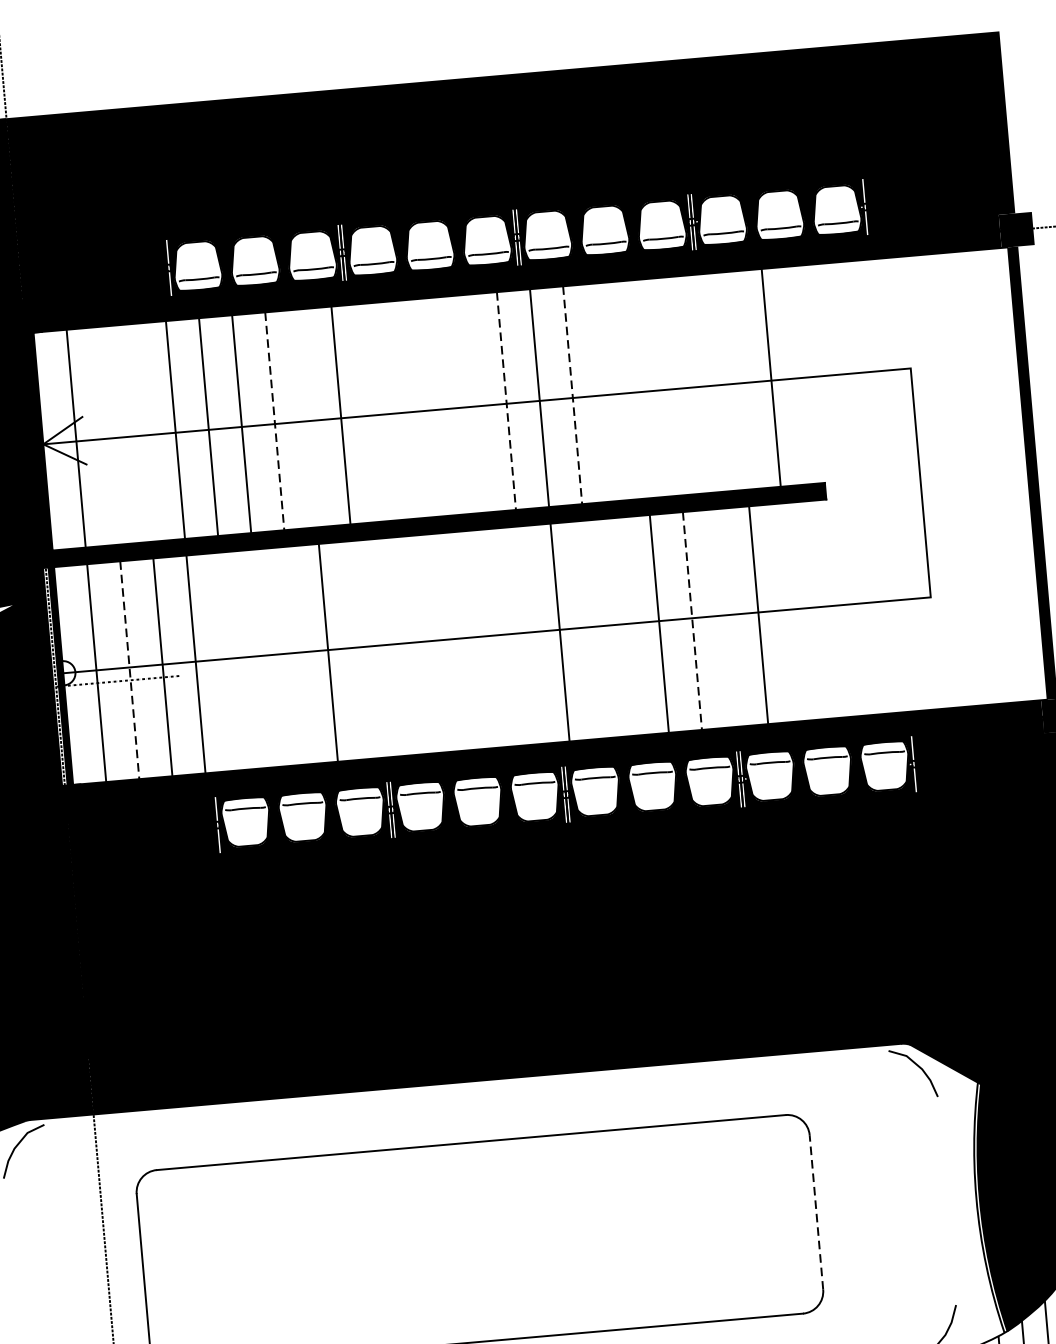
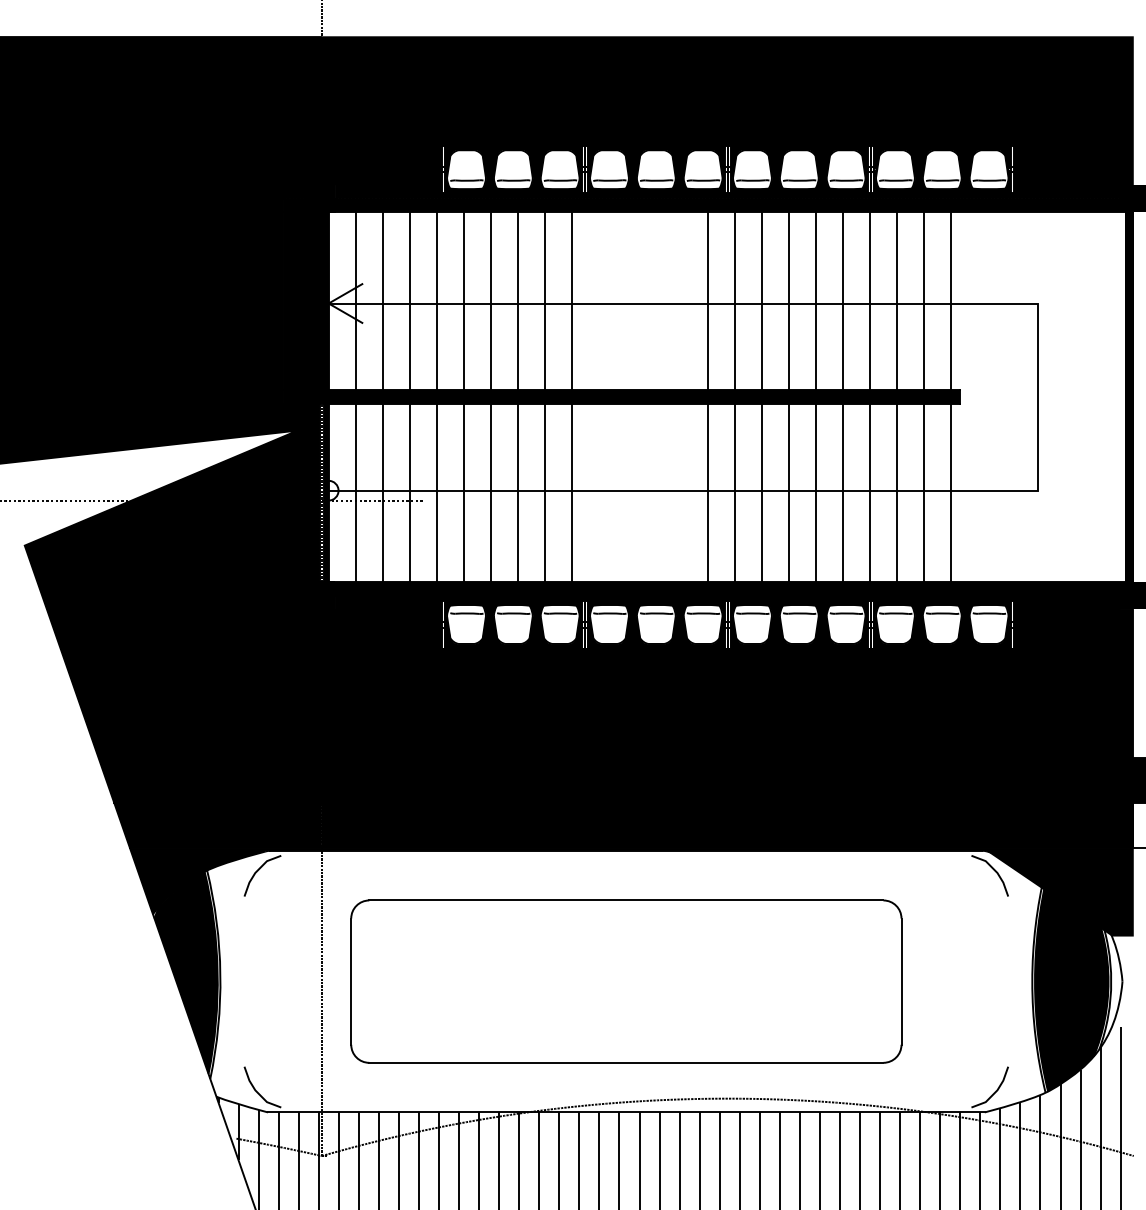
line: (804, 375) -> (951, 301), added
line: (737, 381) -> (896, 301), added
line: (704, 384) -> (869, 301), added
line: (671, 386) -> (842, 301), added
line: (638, 389) -> (815, 301), added
line: (605, 392) -> (788, 301), added
line: (572, 395) -> (761, 301), dashed -> solid
line: (506, 401) -> (707, 301), dashed -> solid
line: (308, 418) -> (545, 301), added
line: (275, 421) -> (518, 301), dashed -> solid
line: (141, 433) -> (409, 301), added
line: (108, 436) -> (382, 301), added
line: (825, 608) -> (951, 492), added
line: (792, 611) -> (924, 492), added
line: (724, 617) -> (869, 492), added
line: (692, 621) -> (842, 493), dashed -> solid
line: (625, 626) -> (788, 492), added
line: (592, 629) -> (761, 492), added
line: (526, 634) -> (707, 492), added
line: (361, 649) -> (572, 492), added
line: (295, 655) -> (518, 492), added
line: (262, 658) -> (491, 492), added
line: (229, 660) -> (464, 492), added
line: (129, 670) -> (382, 493), dashed -> solid
line: (816, 1212) -> (901, 981), dashed -> solid

